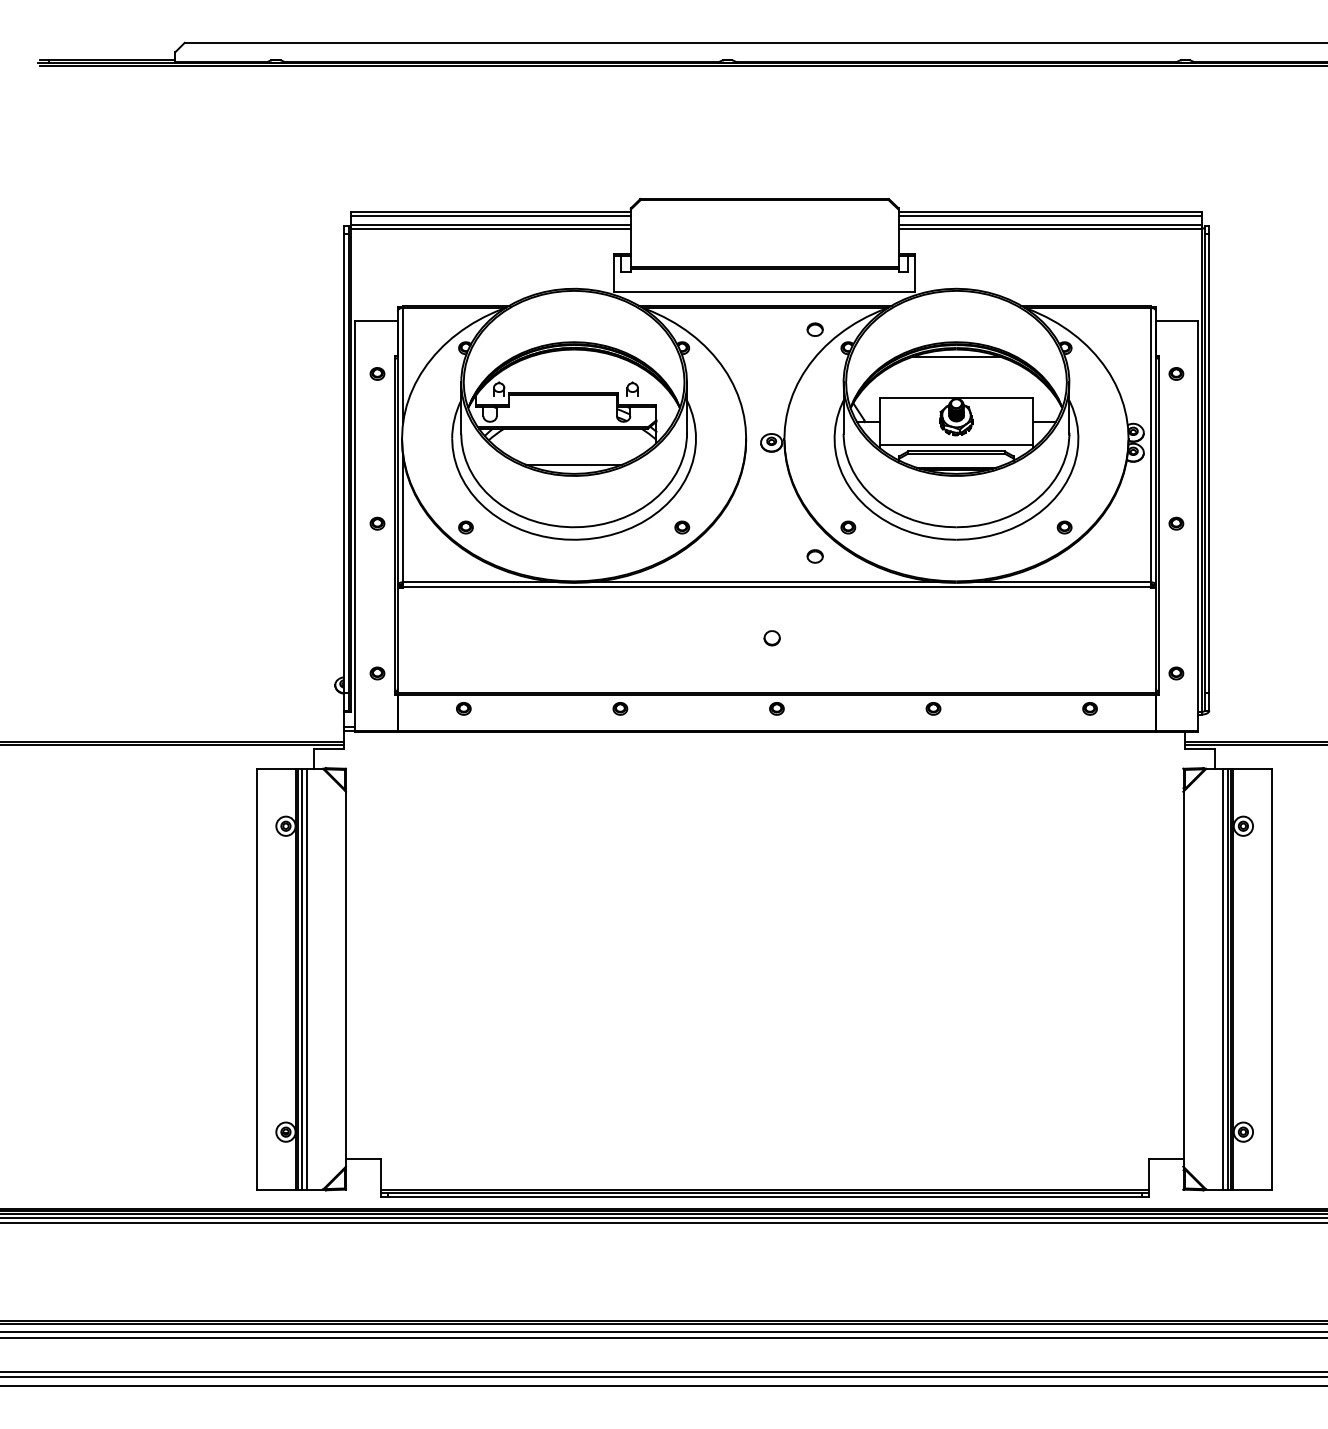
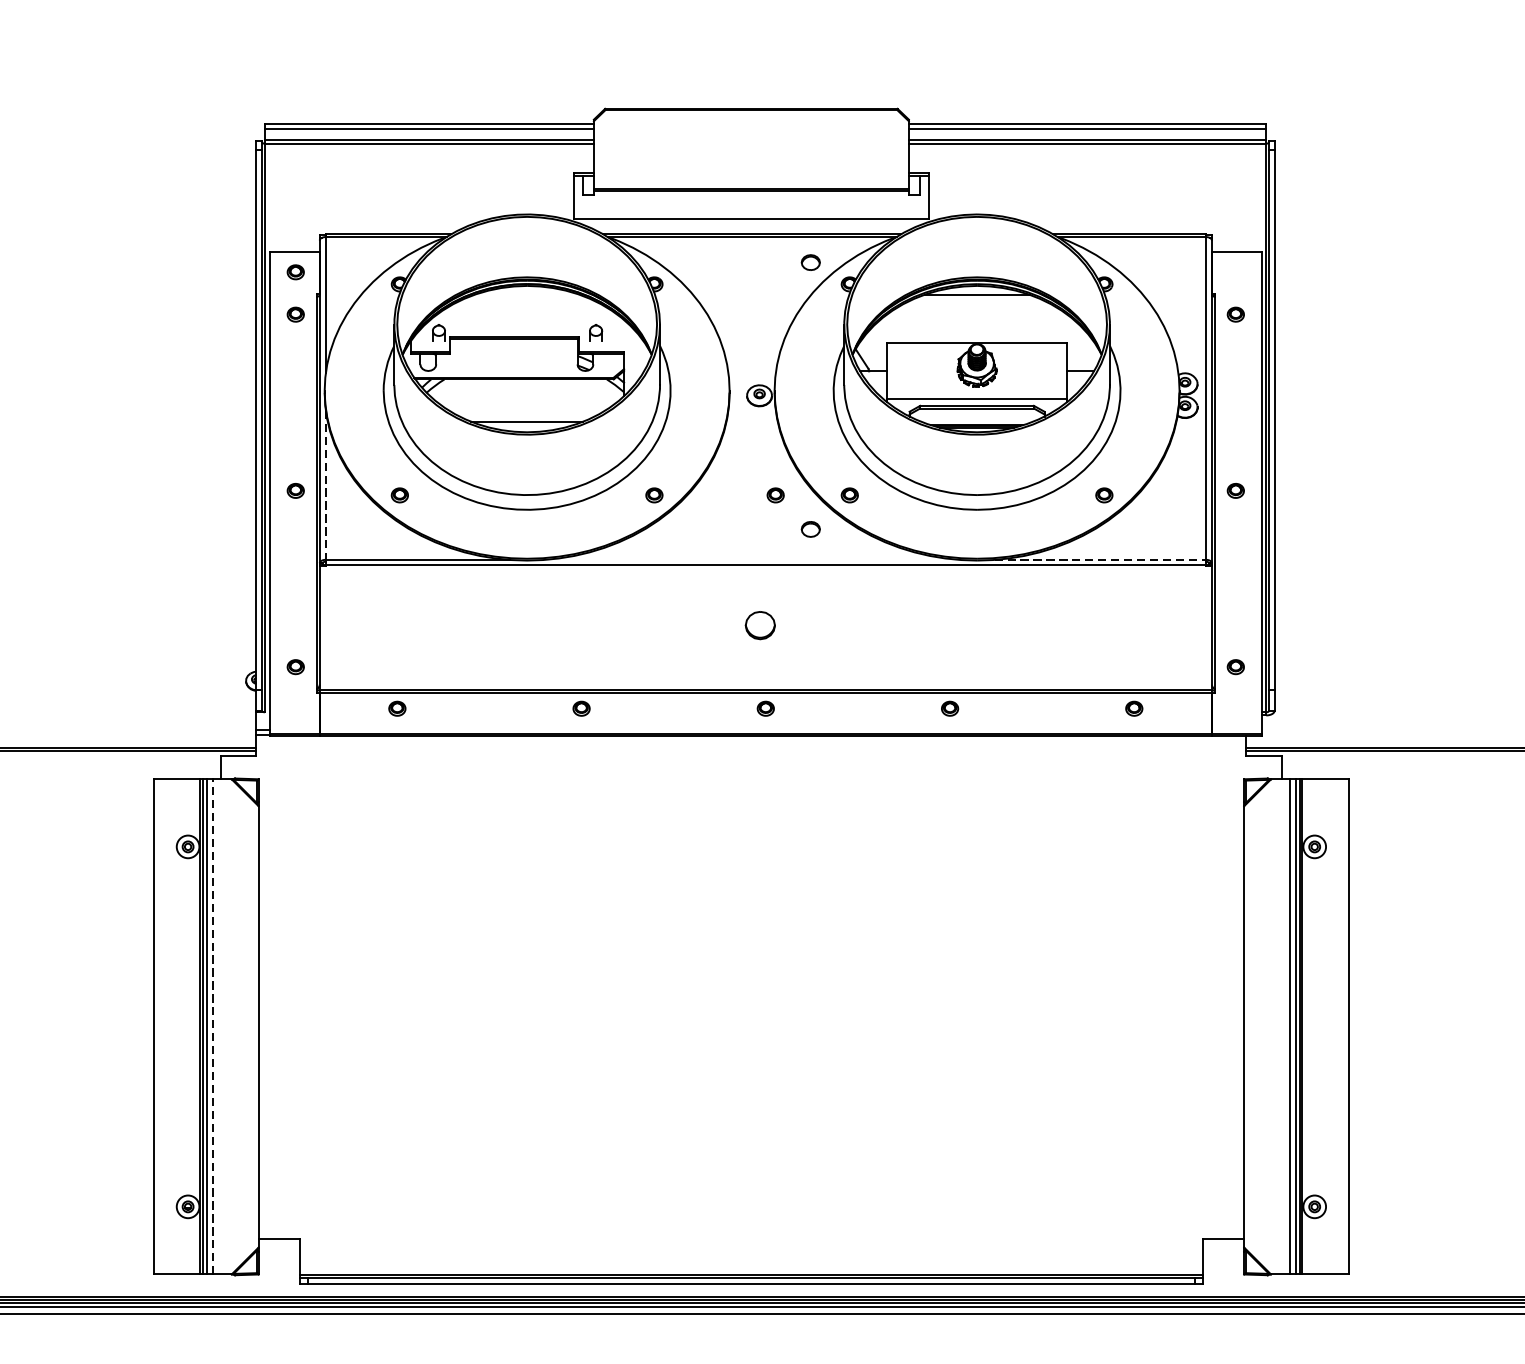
part: (377, 337) -> (295, 271), added
line: (403, 519) -> (326, 485), solid -> dashed
part: (785, 527) -> (775, 495), added
line: (764, 582) -> (751, 560), removed
line: (1061, 582) -> (1100, 560), solid -> dashed
part: (771, 638) -> (759, 625), size x1.6
line: (306, 978) -> (212, 1026), solid -> dashed

